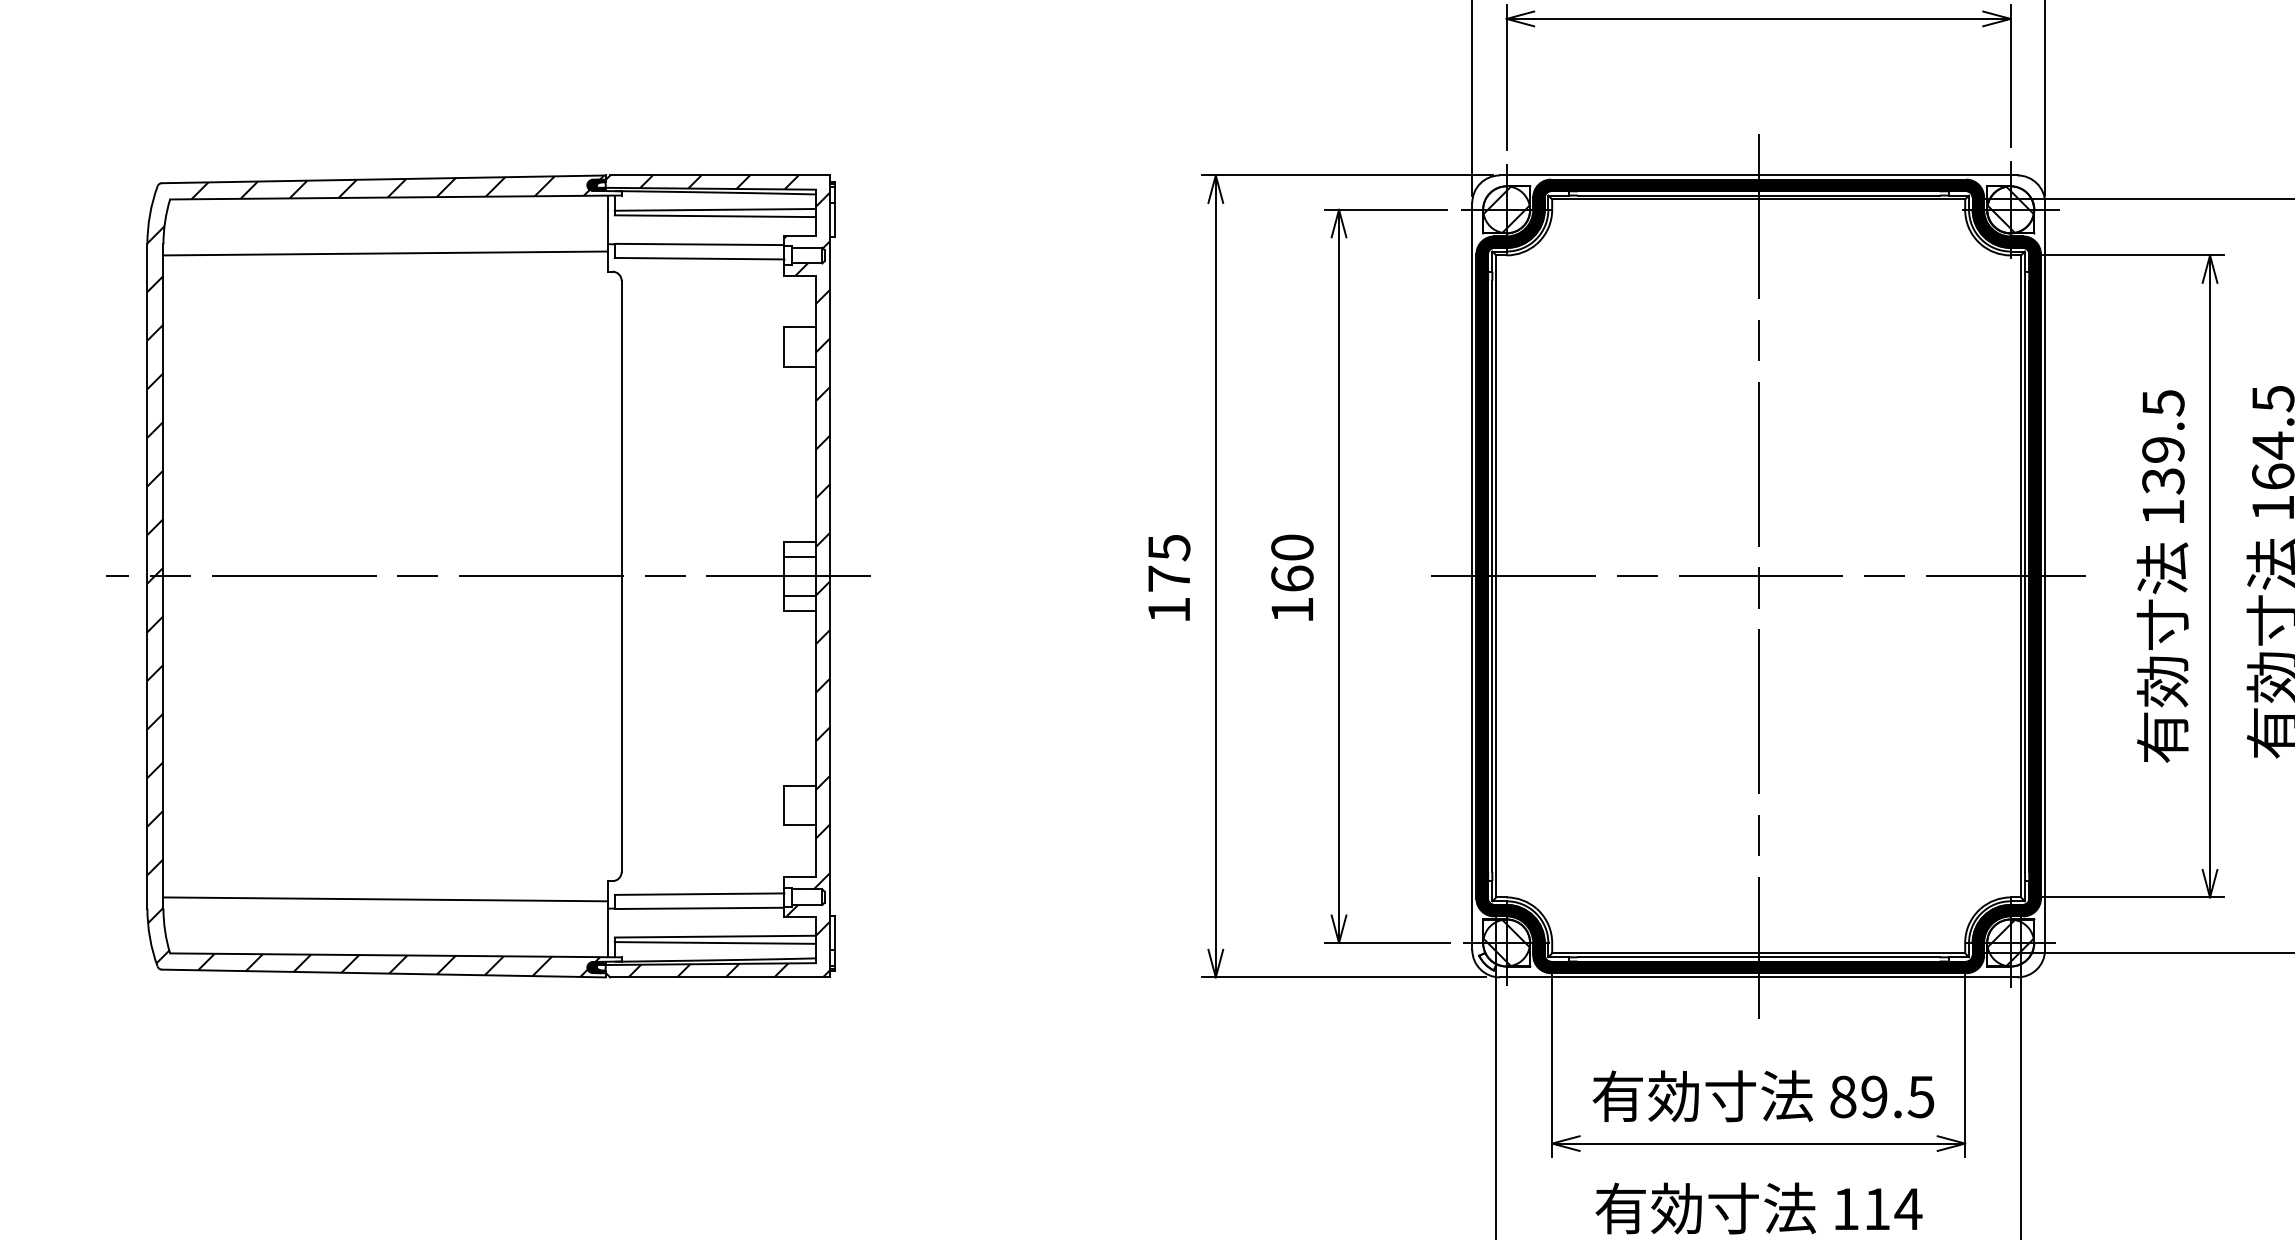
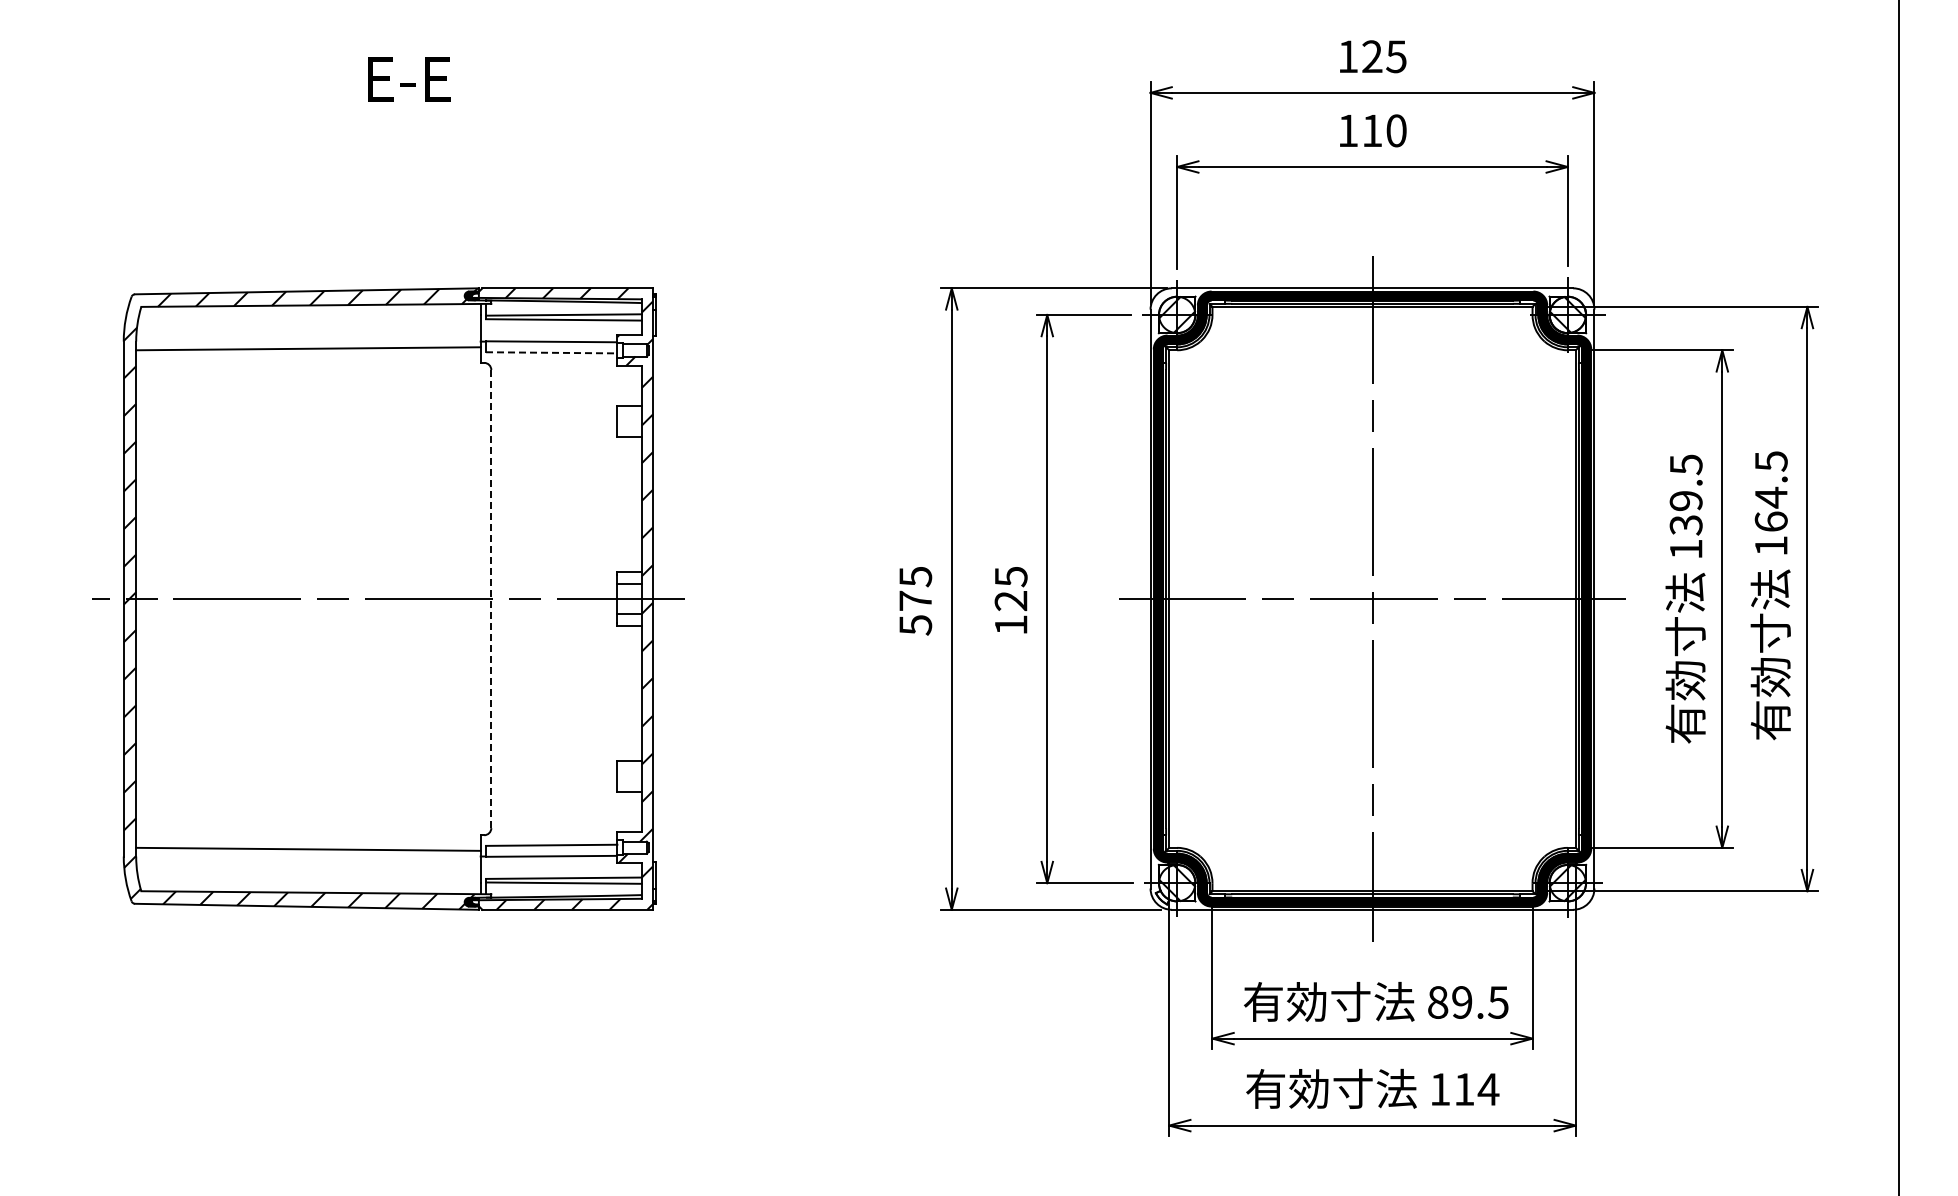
line: (699, 258) -> (551, 352), solid -> dashed
text: (1291, 562) -> (1010, 588), 160 -> 125
line: (621, 576) -> (491, 599), solid -> dashed
text: (1168, 610) -> (915, 625), 175 -> 575

